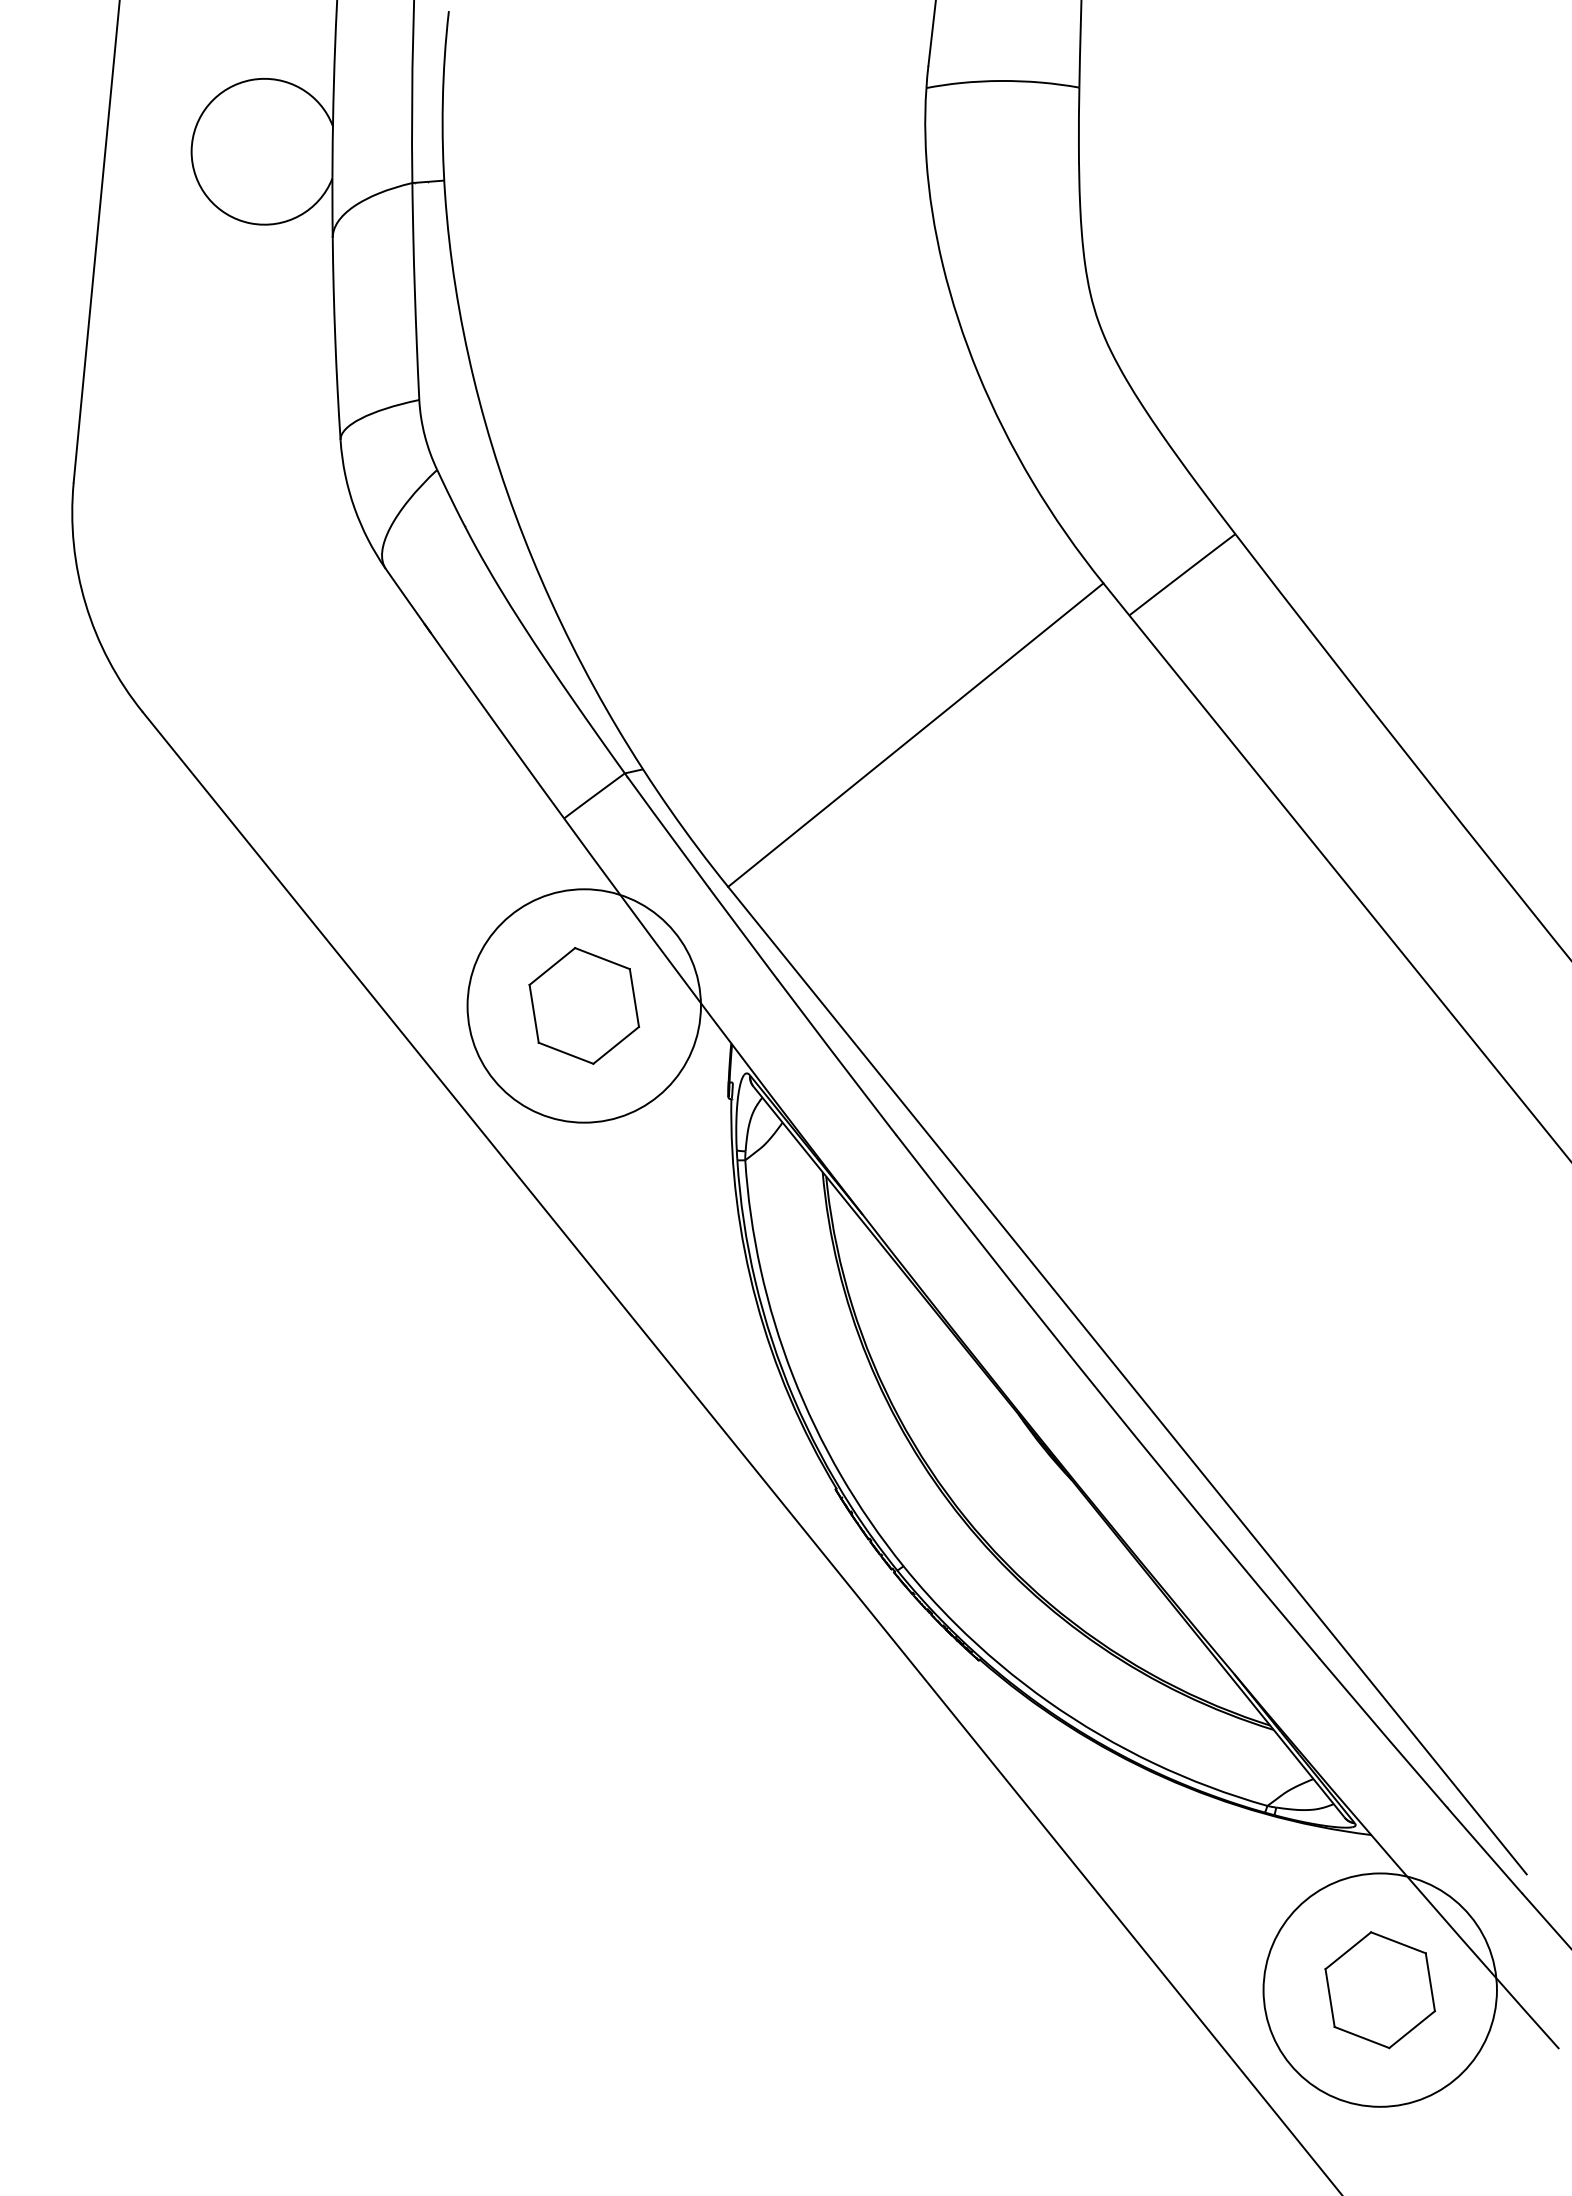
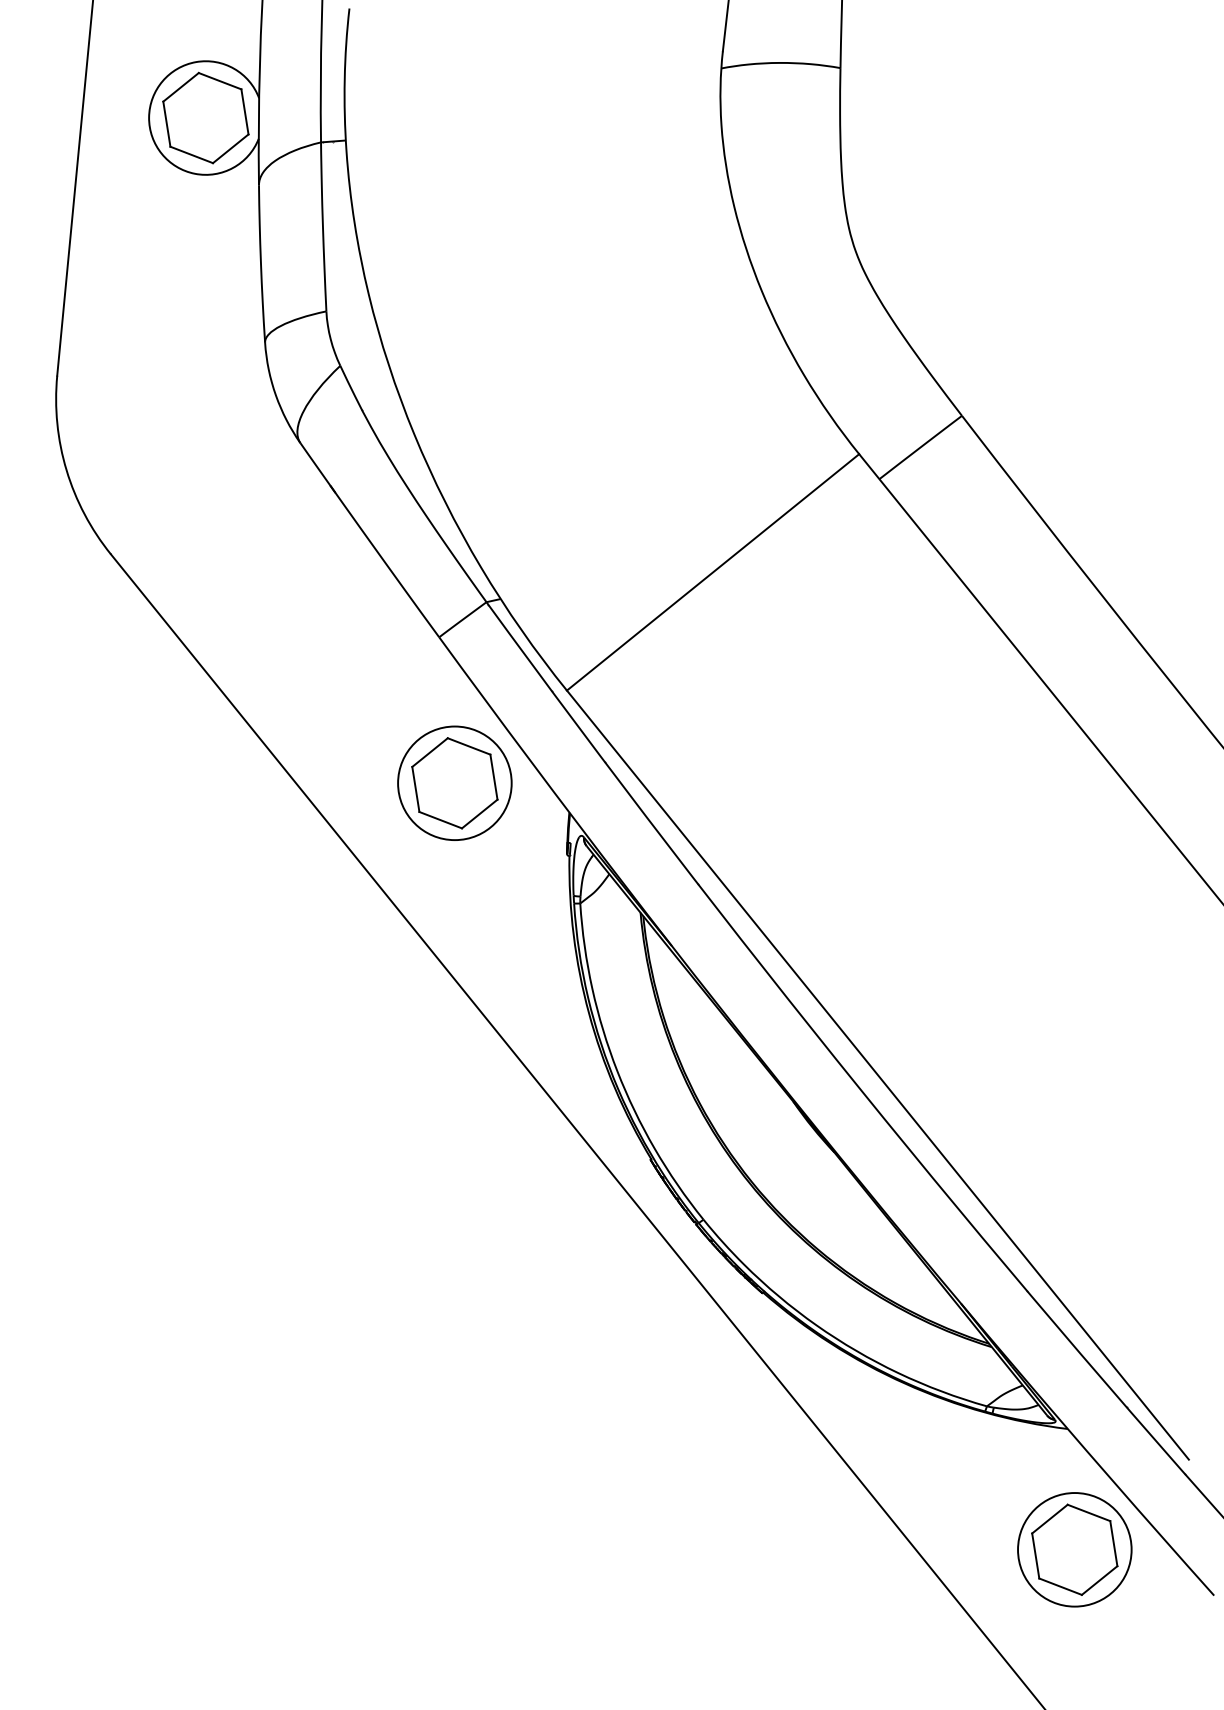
part: (264, 151) -> (205, 117), added
circle: (583, 1006) -> (454, 783), size x0.62
circle: (1379, 1989) -> (1074, 1549), size x0.62

